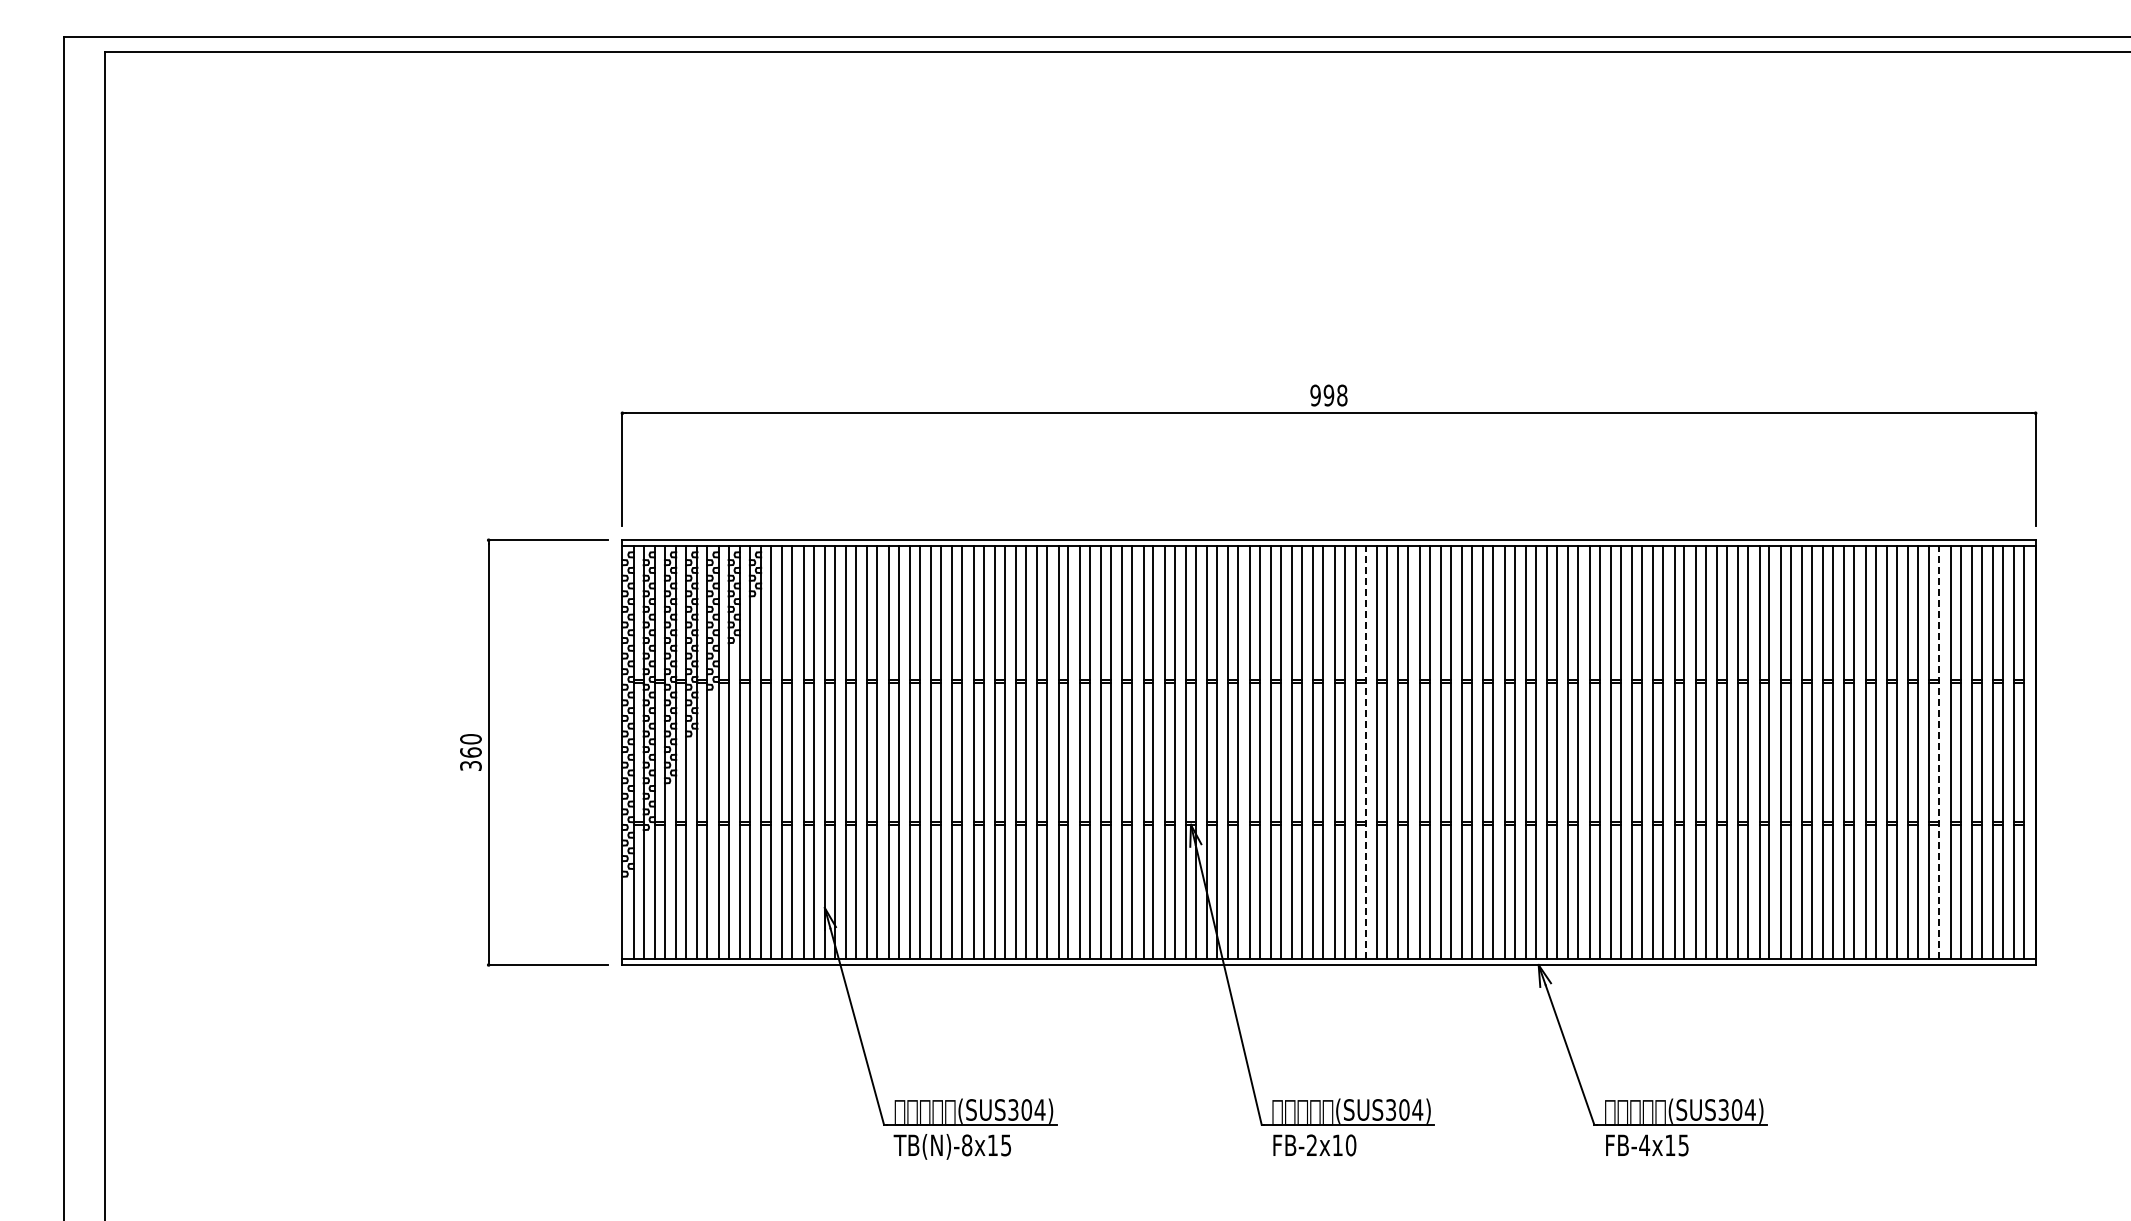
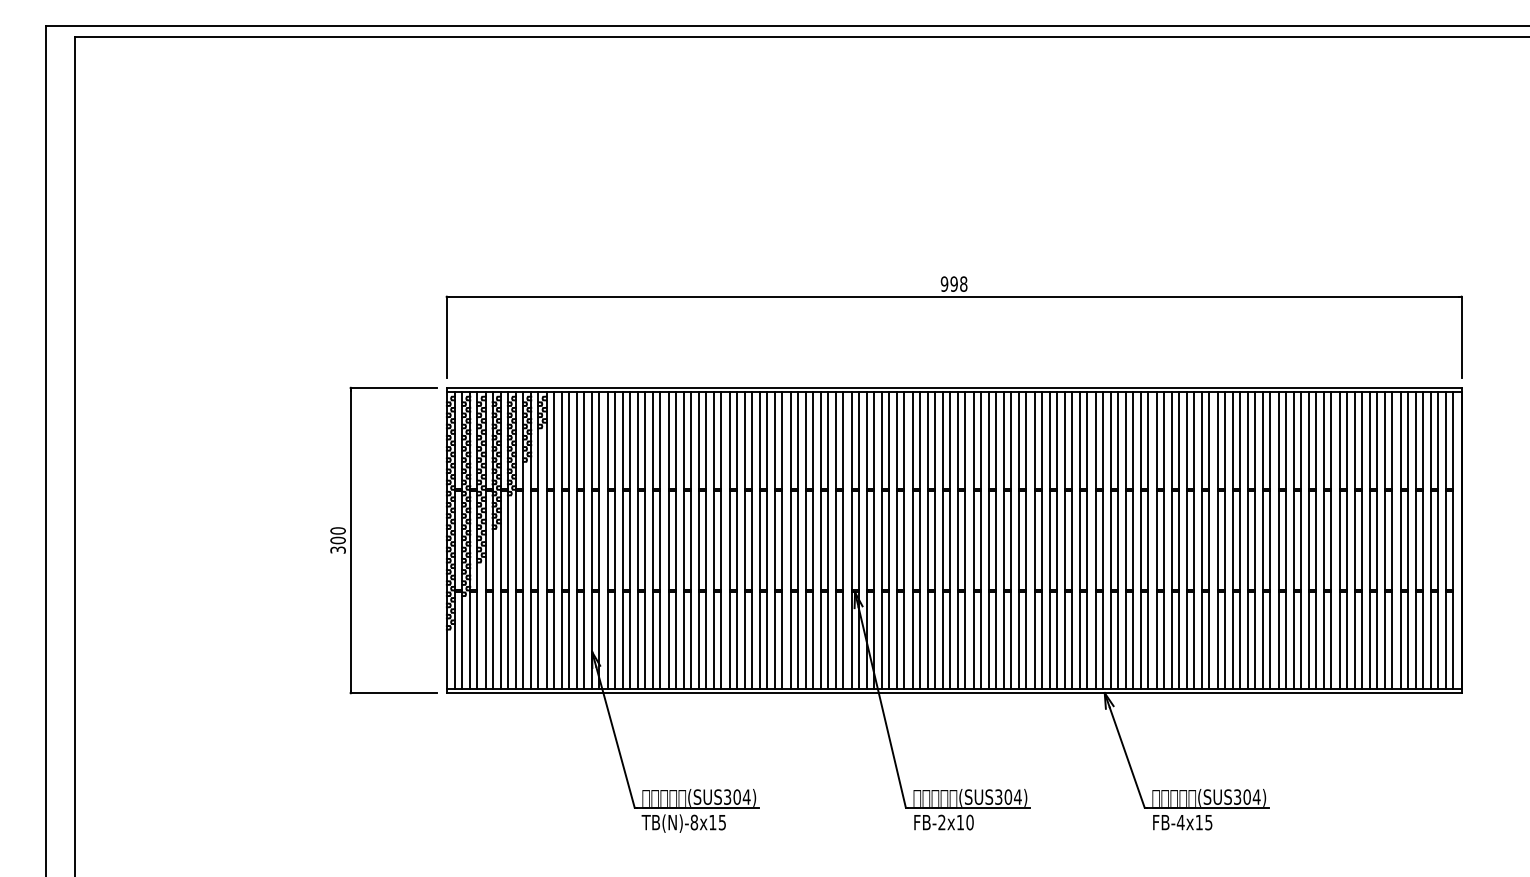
text: (470, 752) -> (337, 540), 360 -> 300
line: (1365, 752) -> (980, 540), dashed -> solid
line: (1939, 752) -> (1392, 540), dashed -> solid

